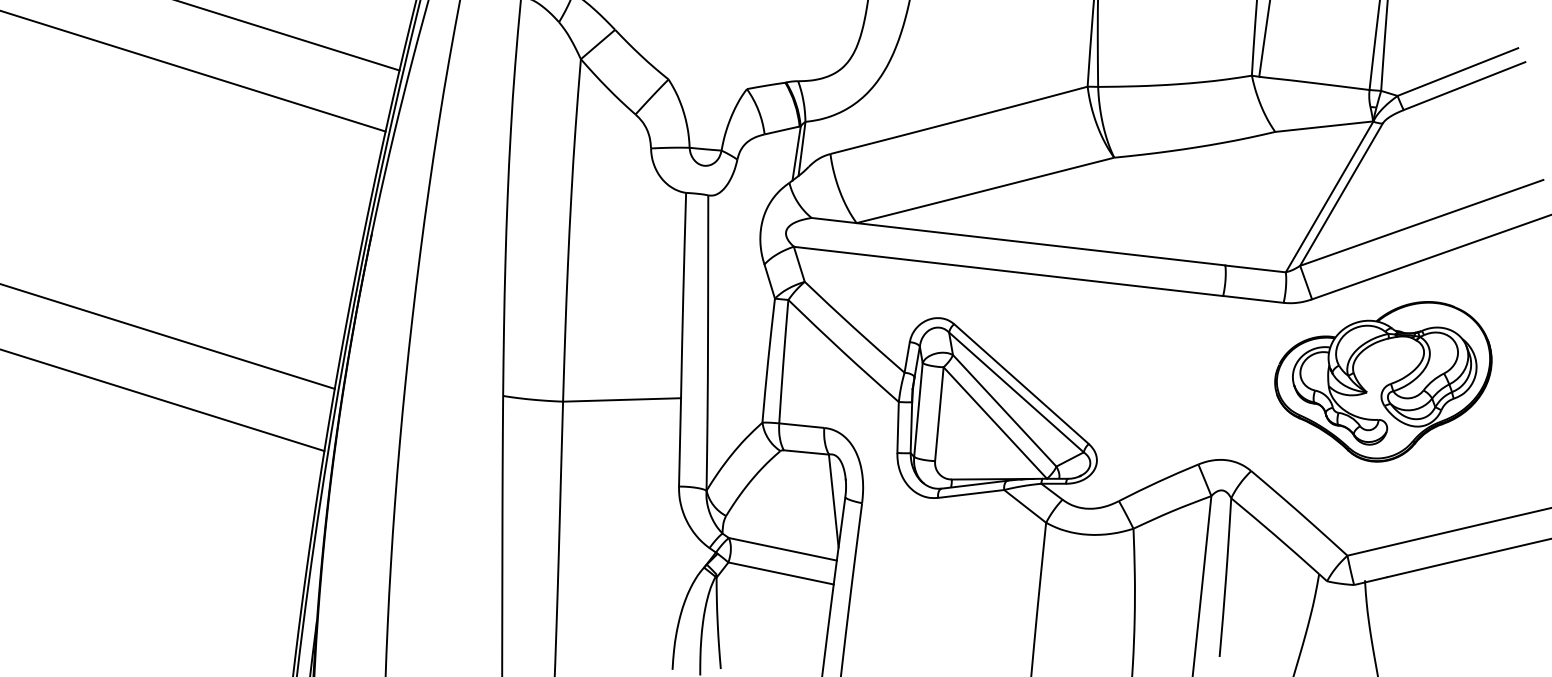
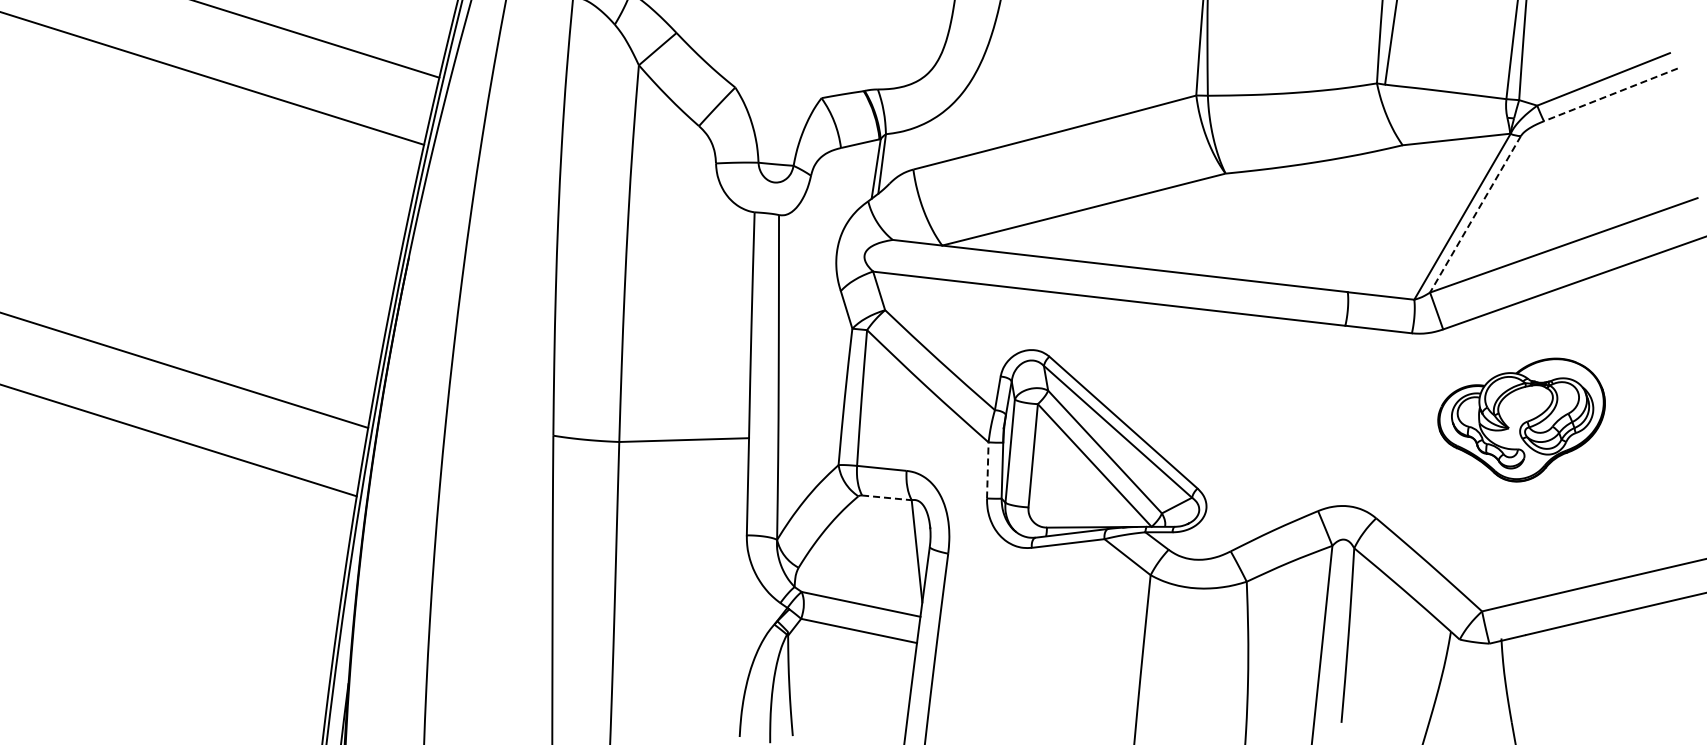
line: (1464, 85) -> (1610, 94), solid -> dashed
line: (1341, 194) -> (1475, 214), solid -> dashed
part: (1383, 381) -> (1521, 419), size x0.7
line: (897, 426) -> (987, 469), solid -> dashed
line: (806, 452) -> (886, 497), solid -> dashed

